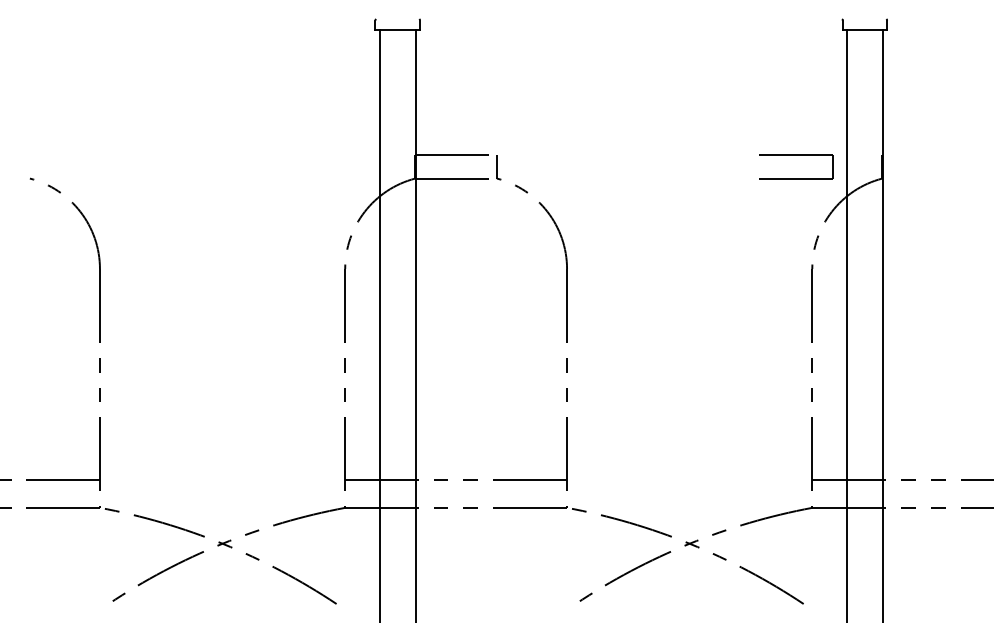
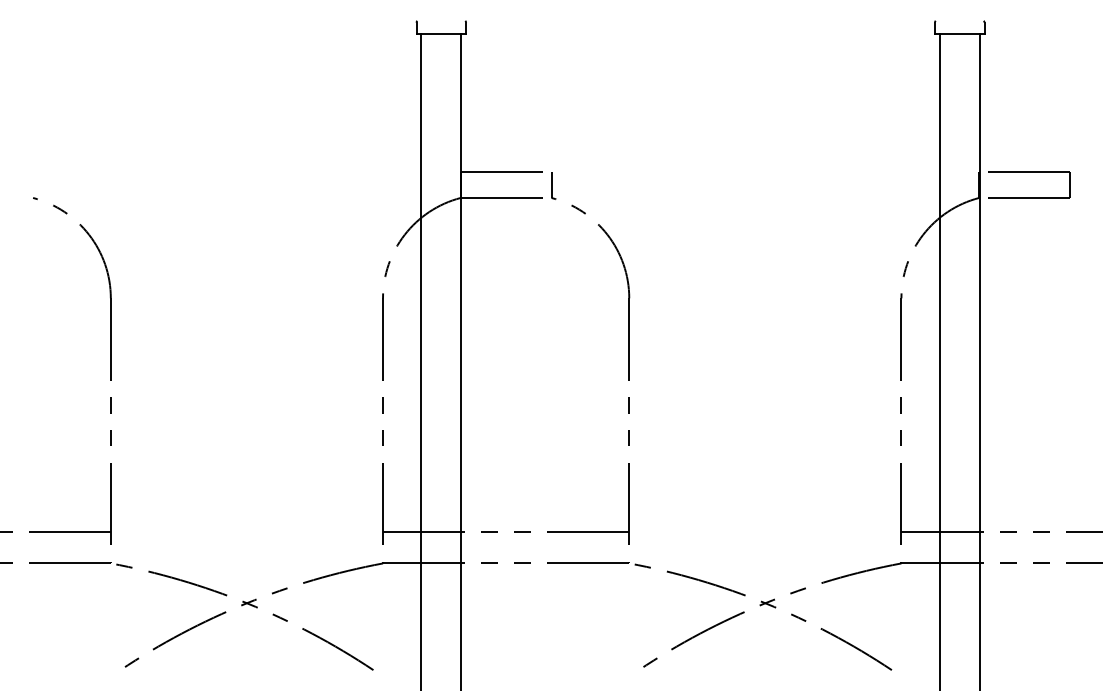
part: (797, 155) -> (1029, 172), moved

